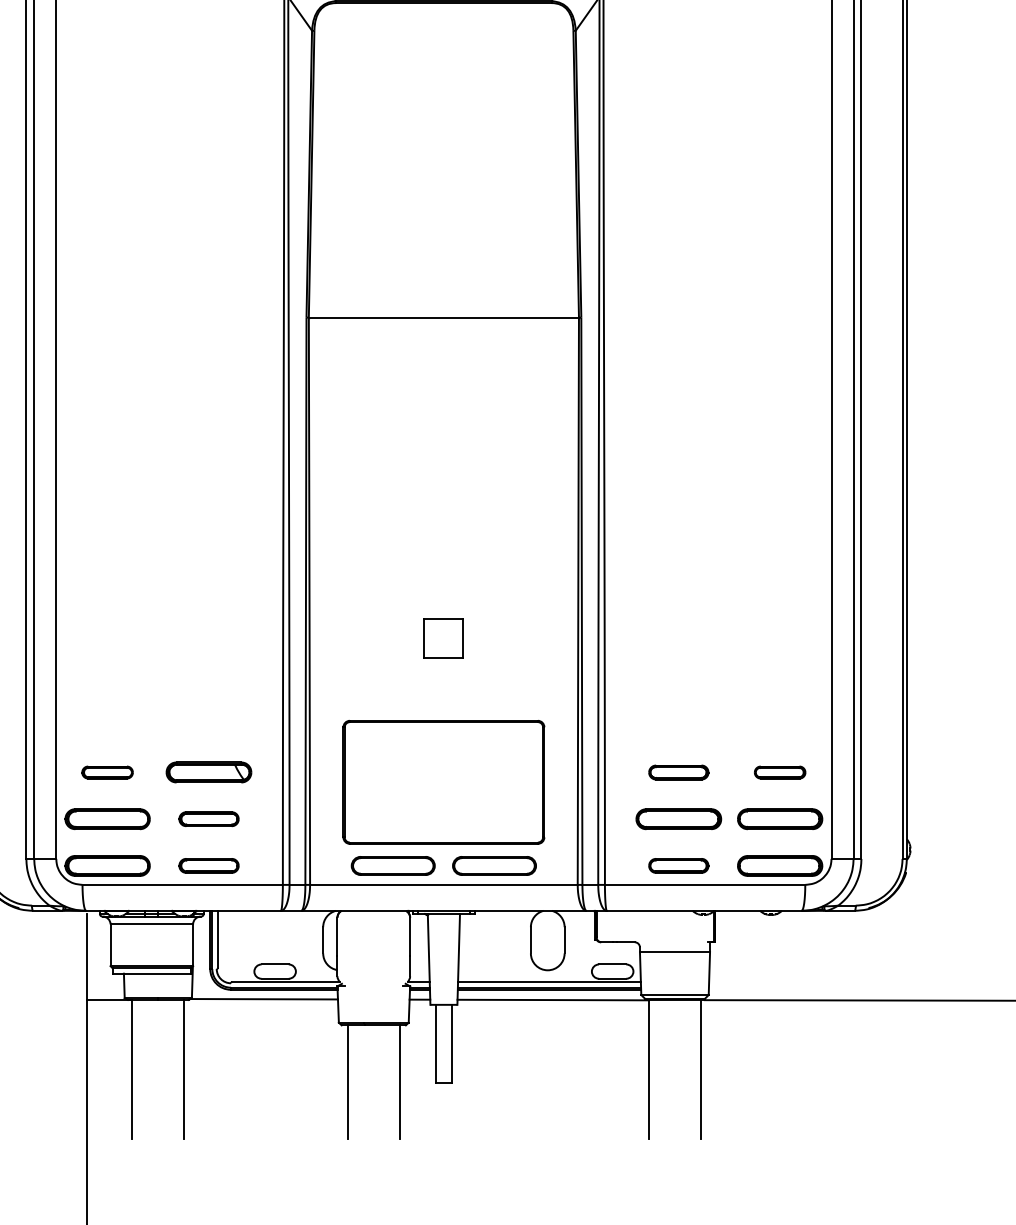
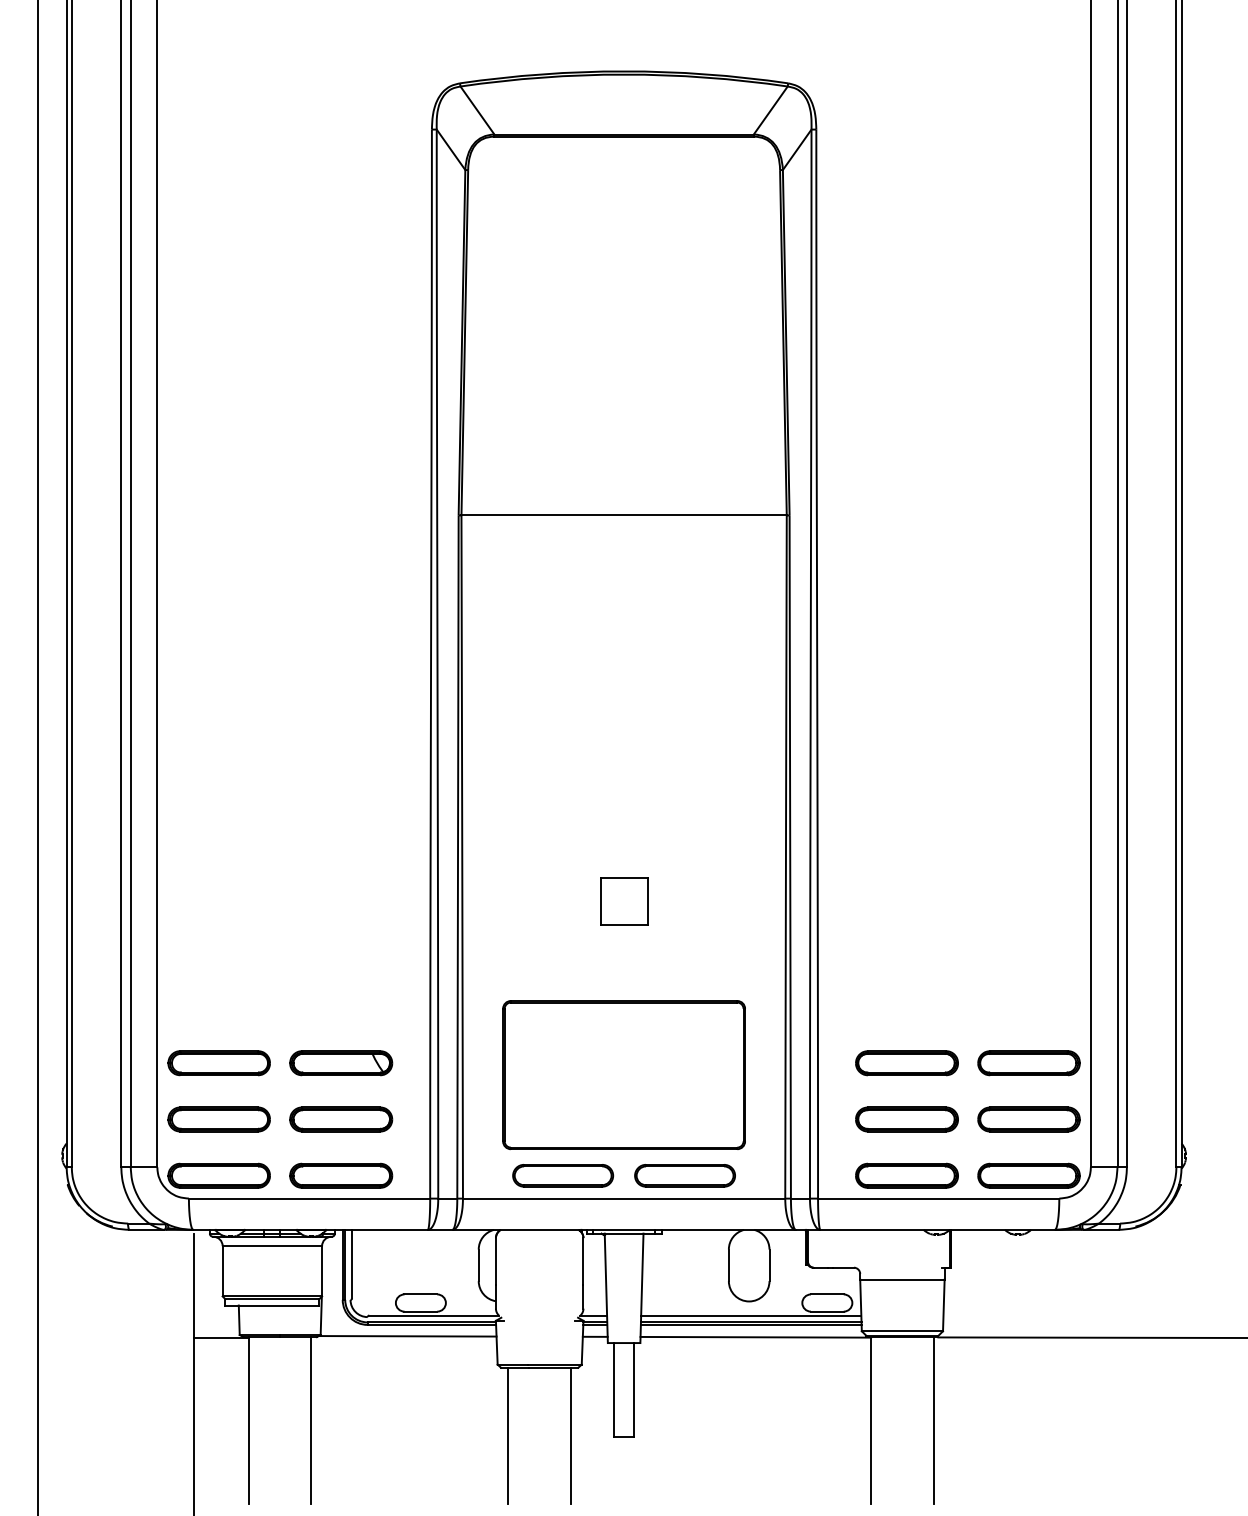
part: (107, 772) -> (218, 1063), size x1.67
part: (678, 772) -> (906, 1063), size x1.43
part: (779, 772) -> (1028, 1063), size x1.67
part: (209, 819) -> (341, 1119), size x1.43
part: (209, 865) -> (341, 1175), size x1.43
part: (678, 865) -> (906, 1175), size x1.43

